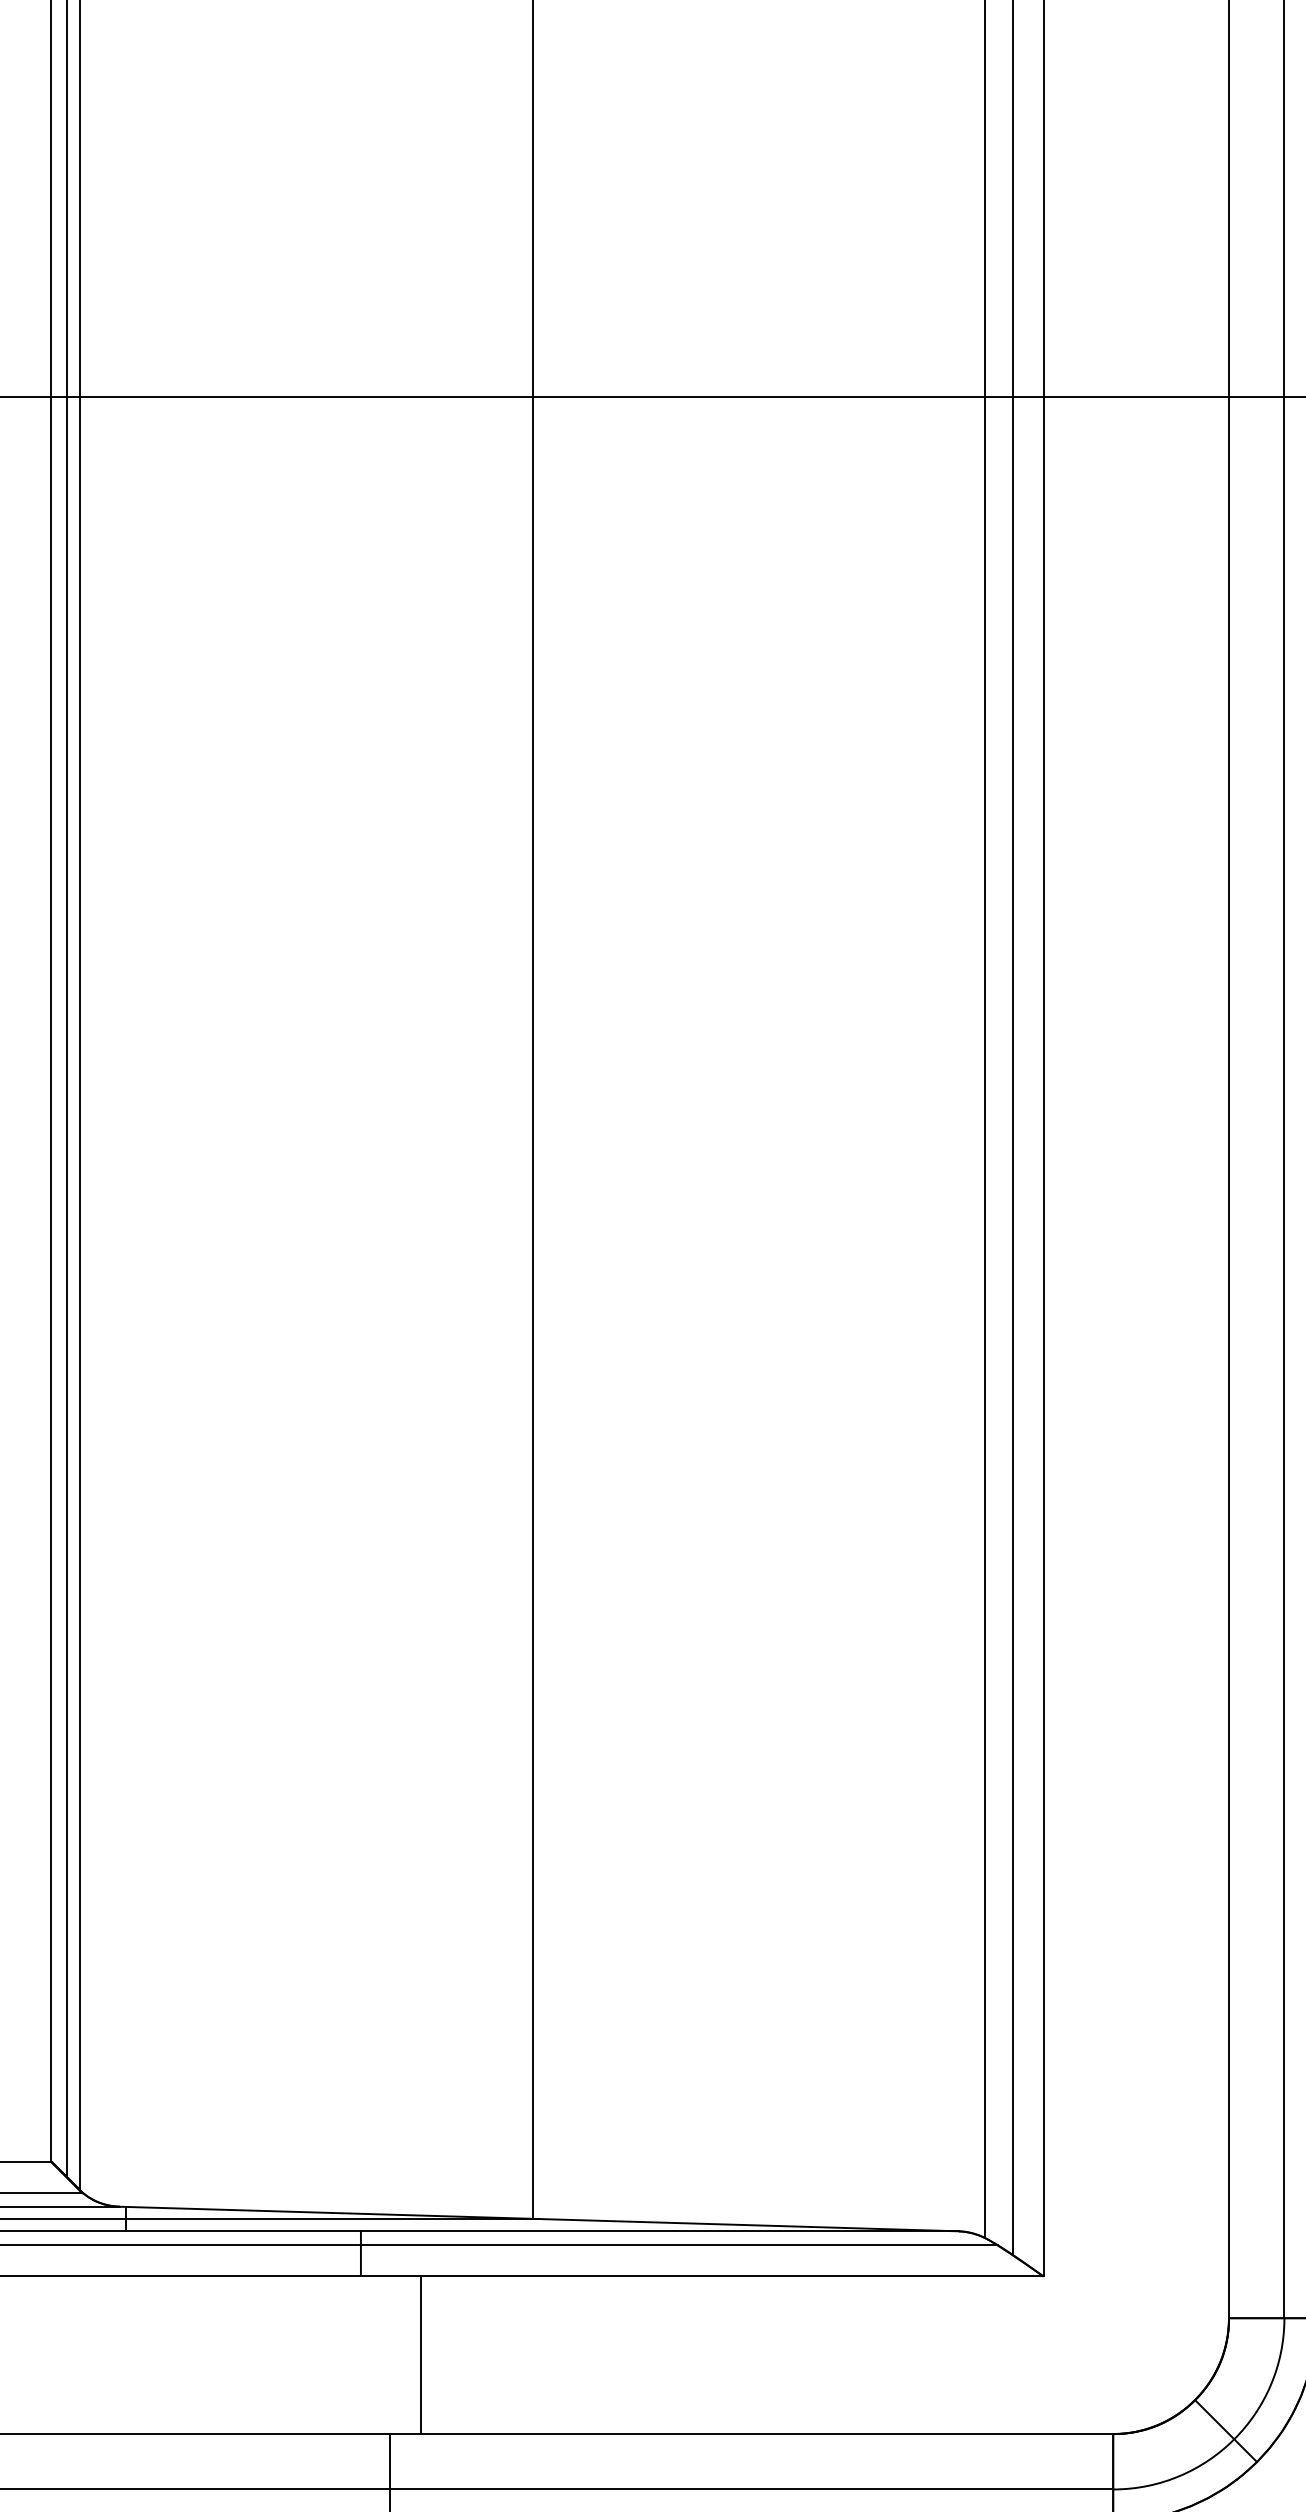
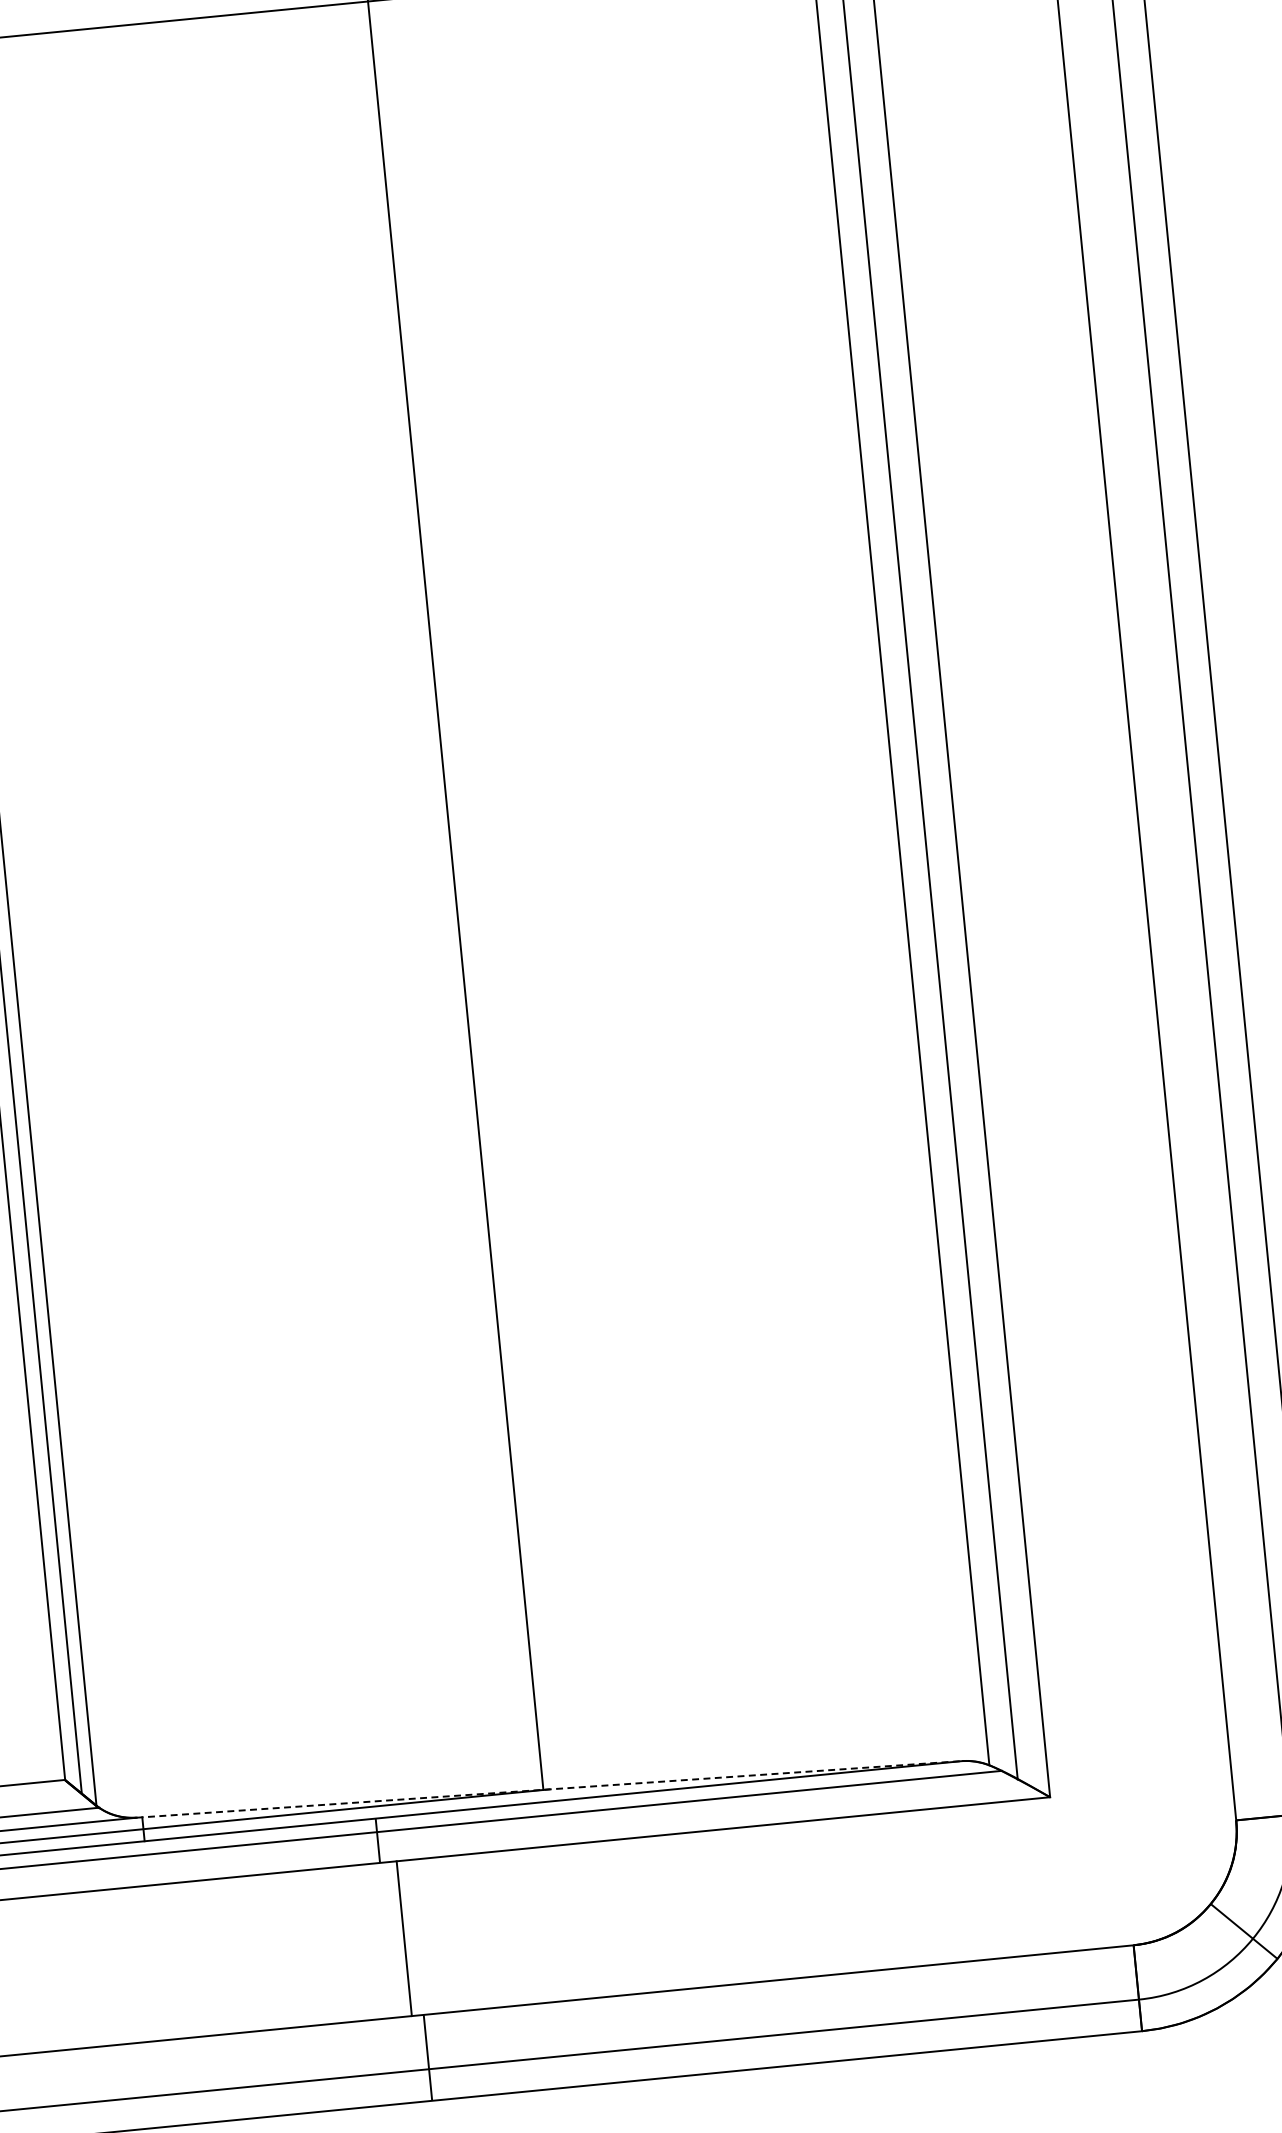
line: (539, 2219) -> (549, 1789), solid -> dashed
line: (420, 2355) -> (403, 1938), moved

